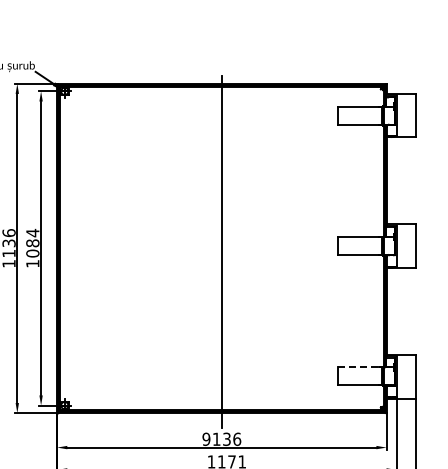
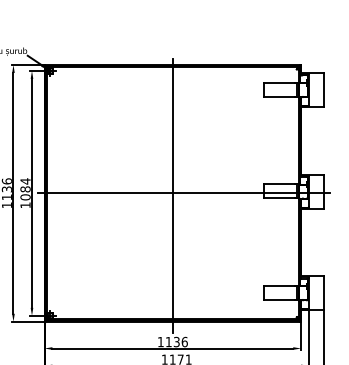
line: (236, 248) -> (184, 193), added
line: (359, 367) -> (280, 286), dashed -> solid
text: (206, 438) -> (160, 341), 9136 -> 1136

